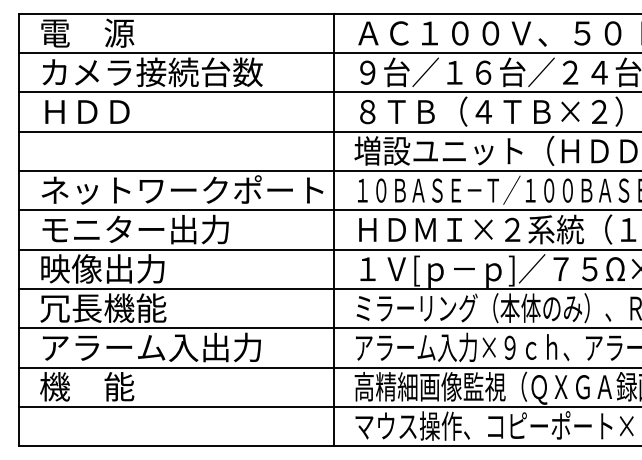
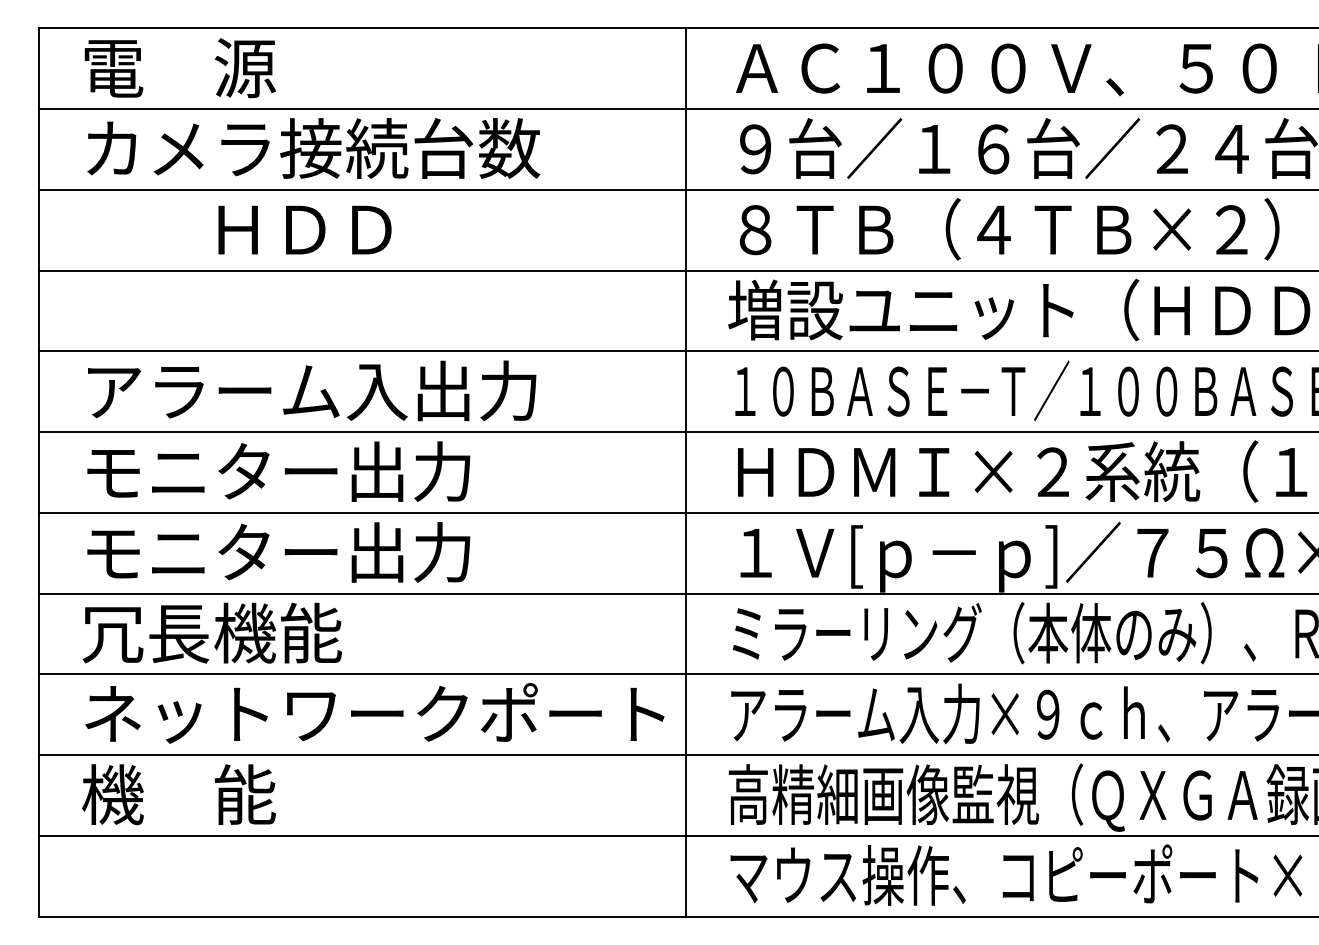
text: (87, 111) -> (305, 228), moved
text: (182, 189) -> (374, 389), ネットワークポート -> アラーム入出力
text: (134, 268) -> (276, 551), 映像出力 -> モニター出力
text: (182, 347) -> (374, 713), アラーム入出力 -> ネットワークポート

